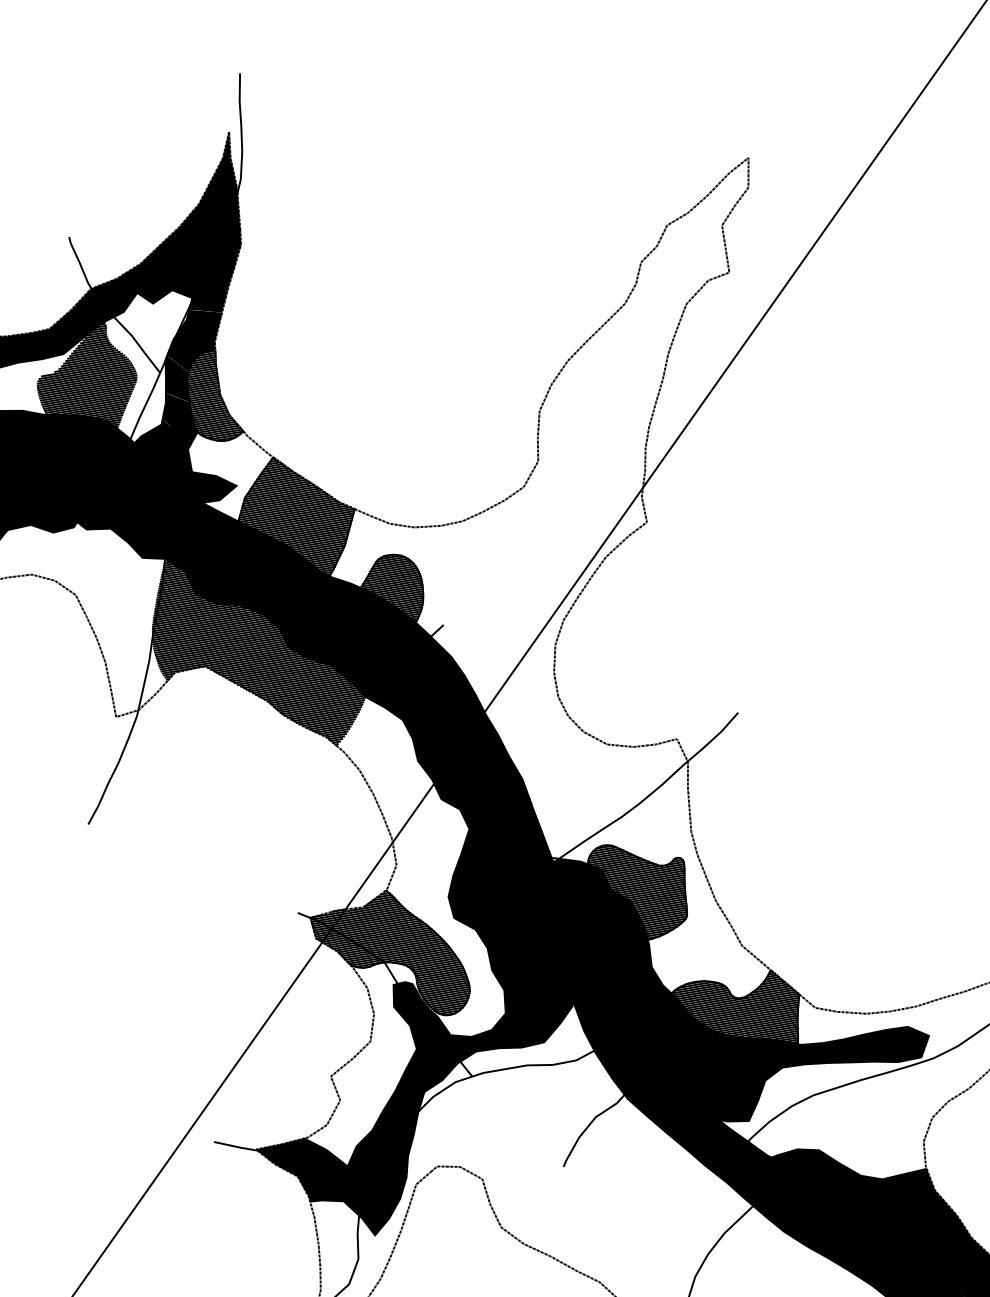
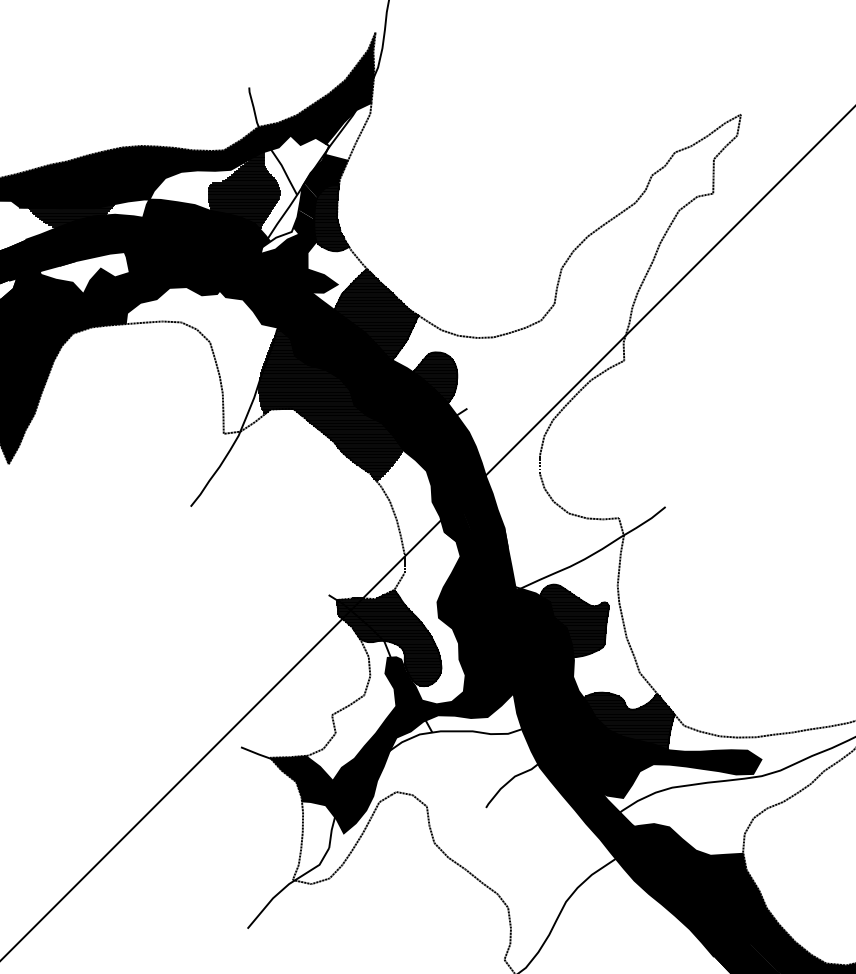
fill: (215, 272) -> (348, 130), removed
fill: (145, 442) -> (278, 242), removed

